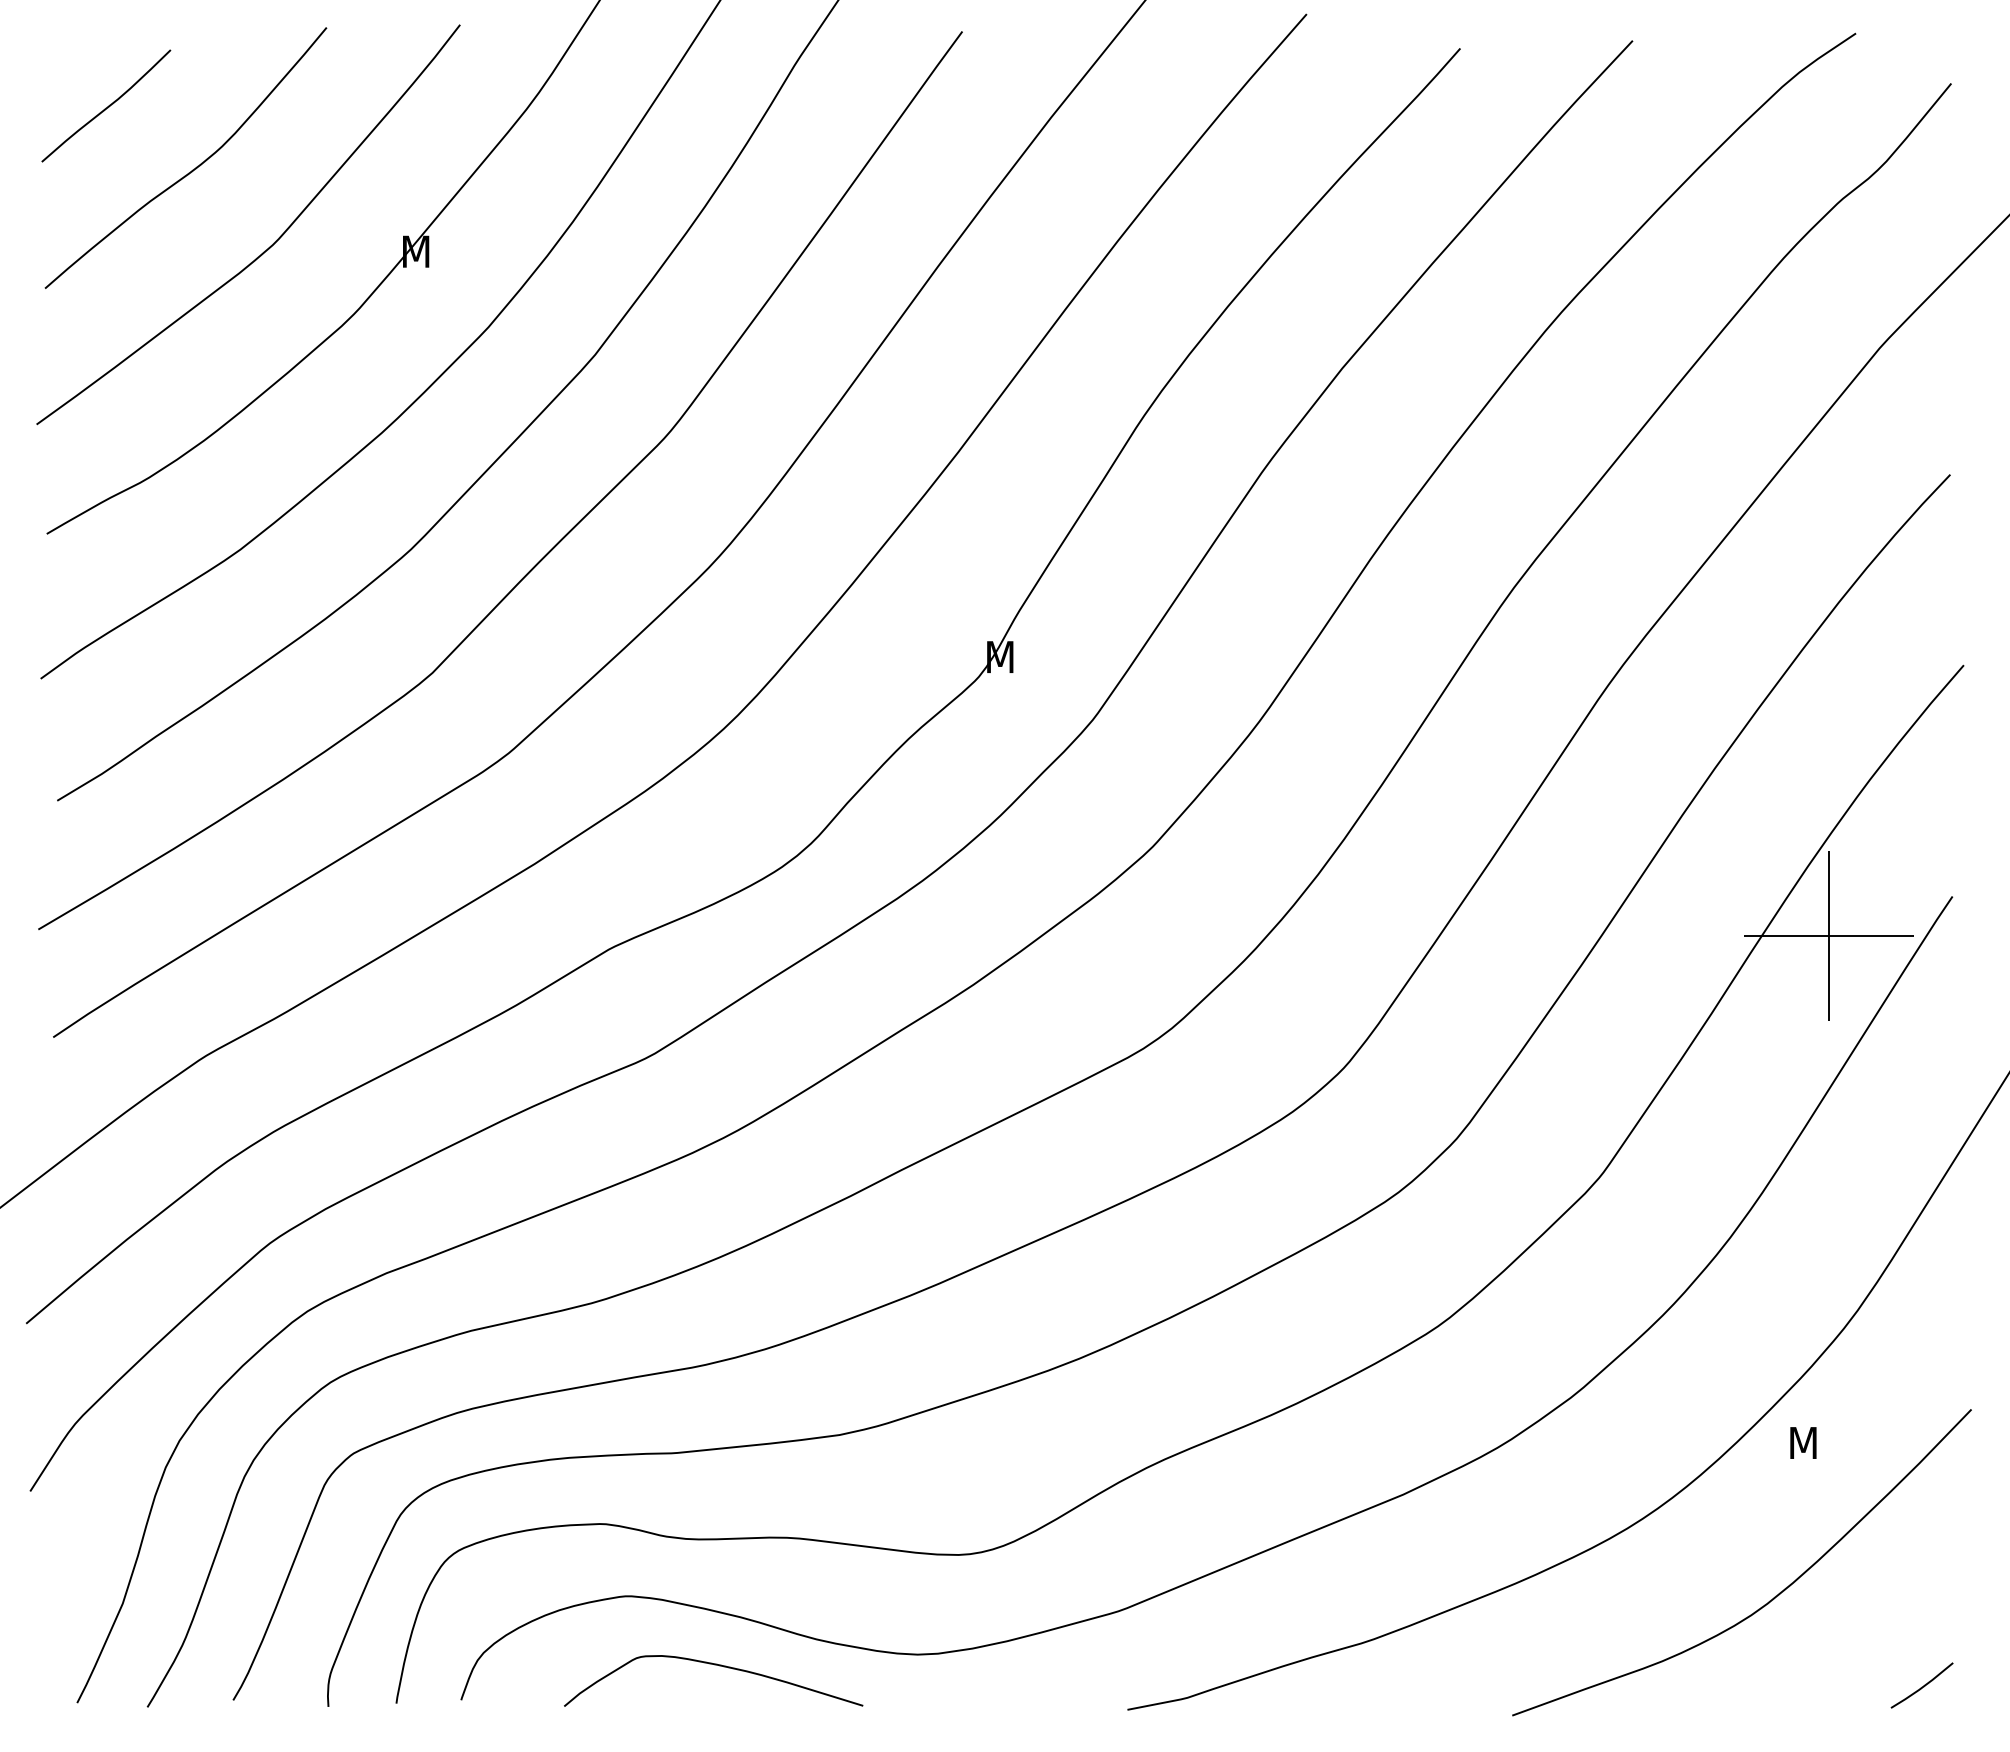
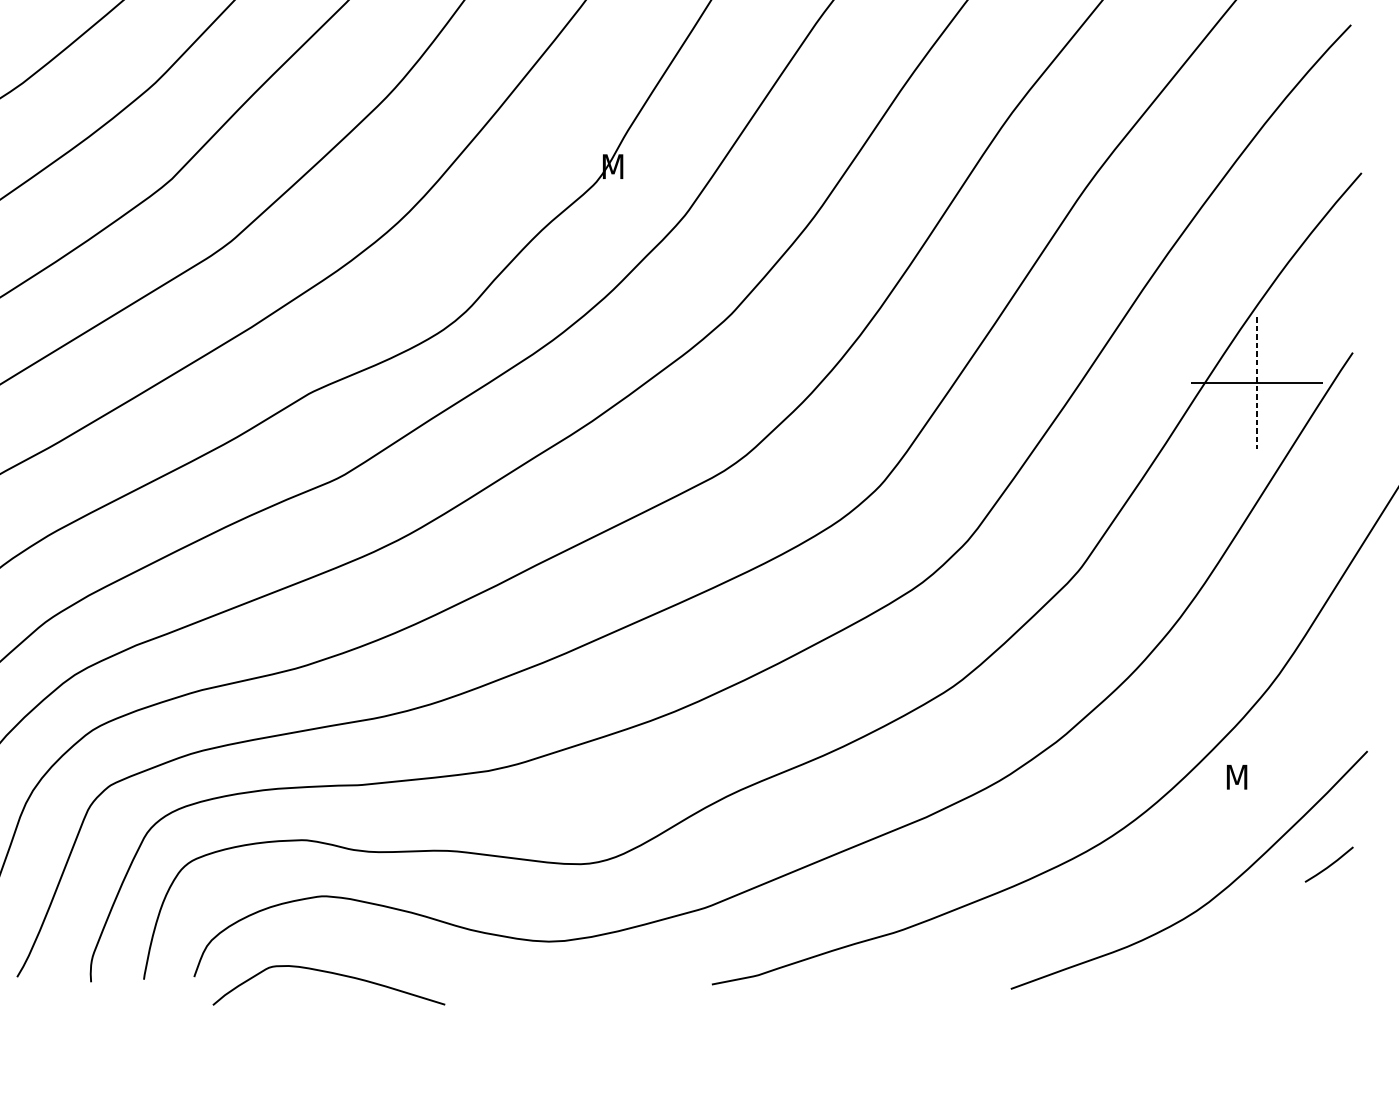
line: (1828, 935) -> (1256, 382), solid -> dashed
curve: (714, 1665) -> (329, 973), moved
line: (1922, 1686) -> (1329, 865), moved

